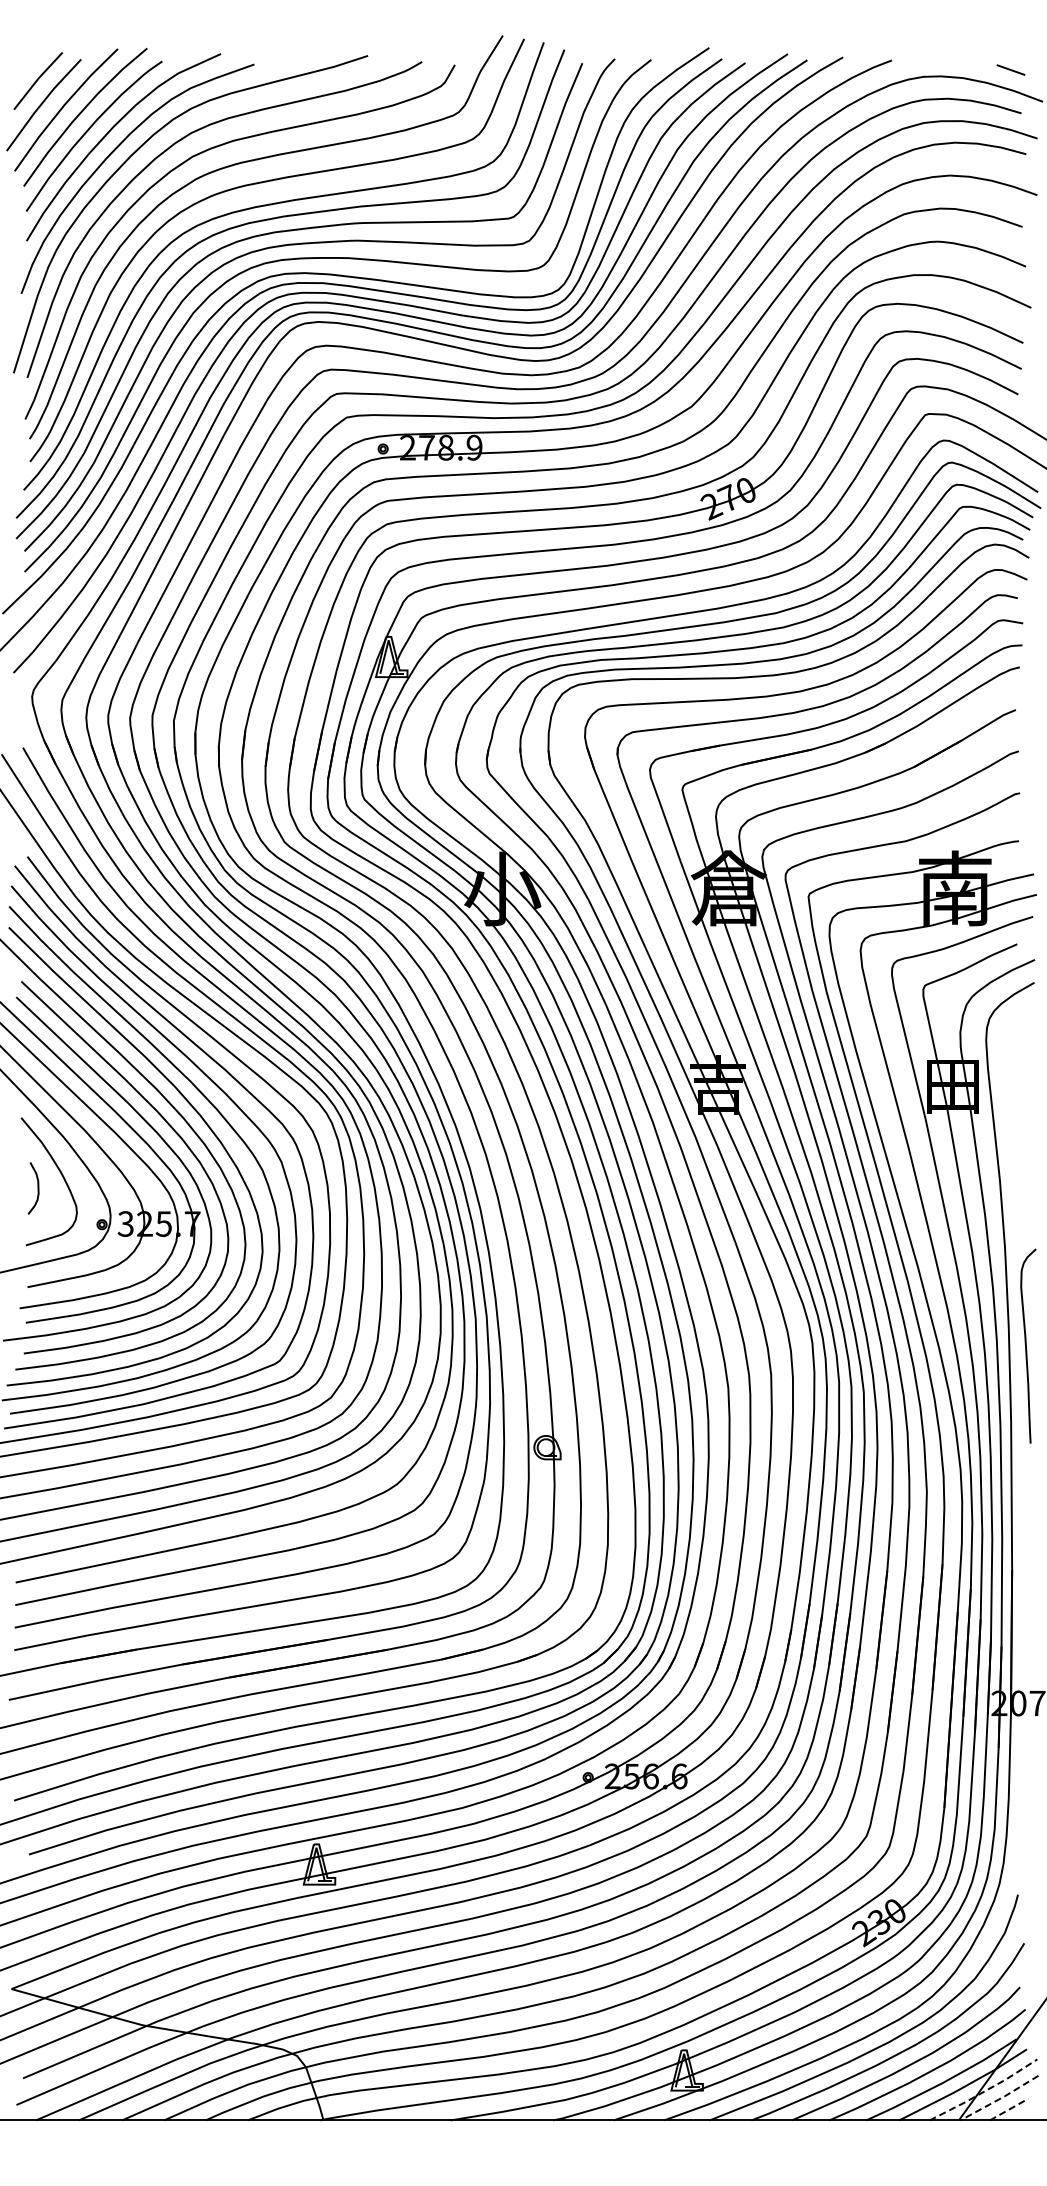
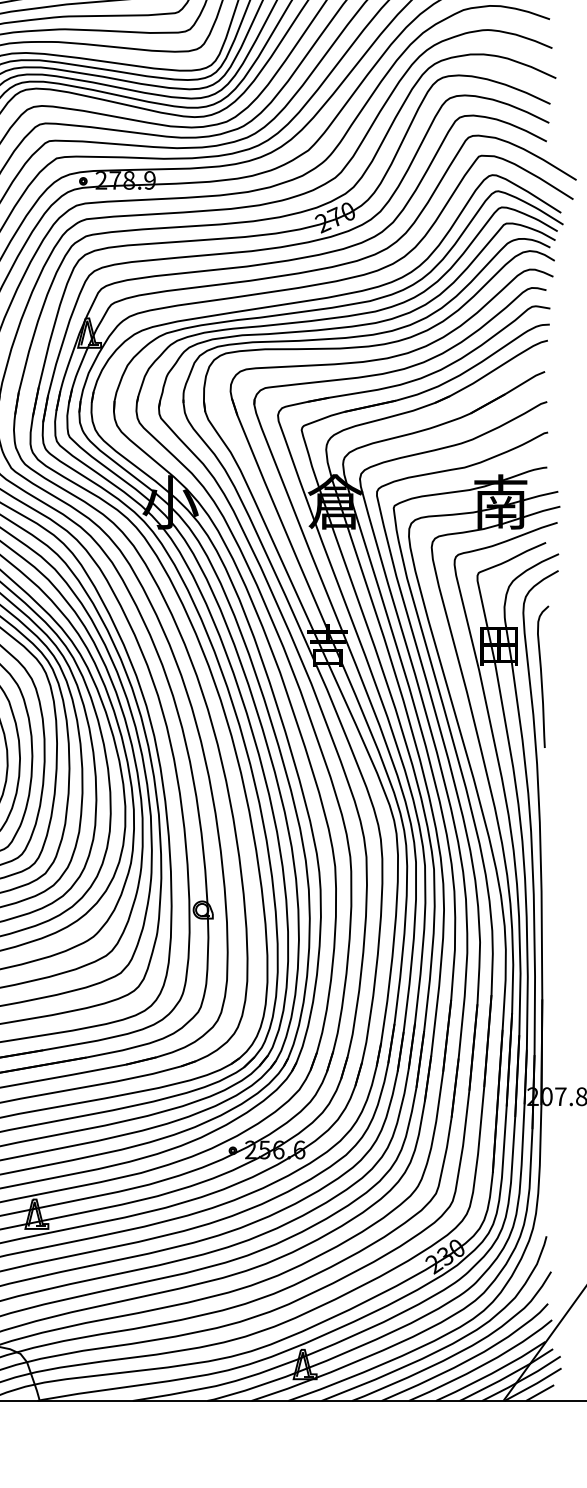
curve: (1026, 1345) -> (541, 676), moved
line: (984, 2091) -> (522, 1379), dashed -> solid
line: (999, 2099) -> (533, 1385), dashed -> solid
line: (1009, 2109) -> (540, 1393), dashed -> solid

